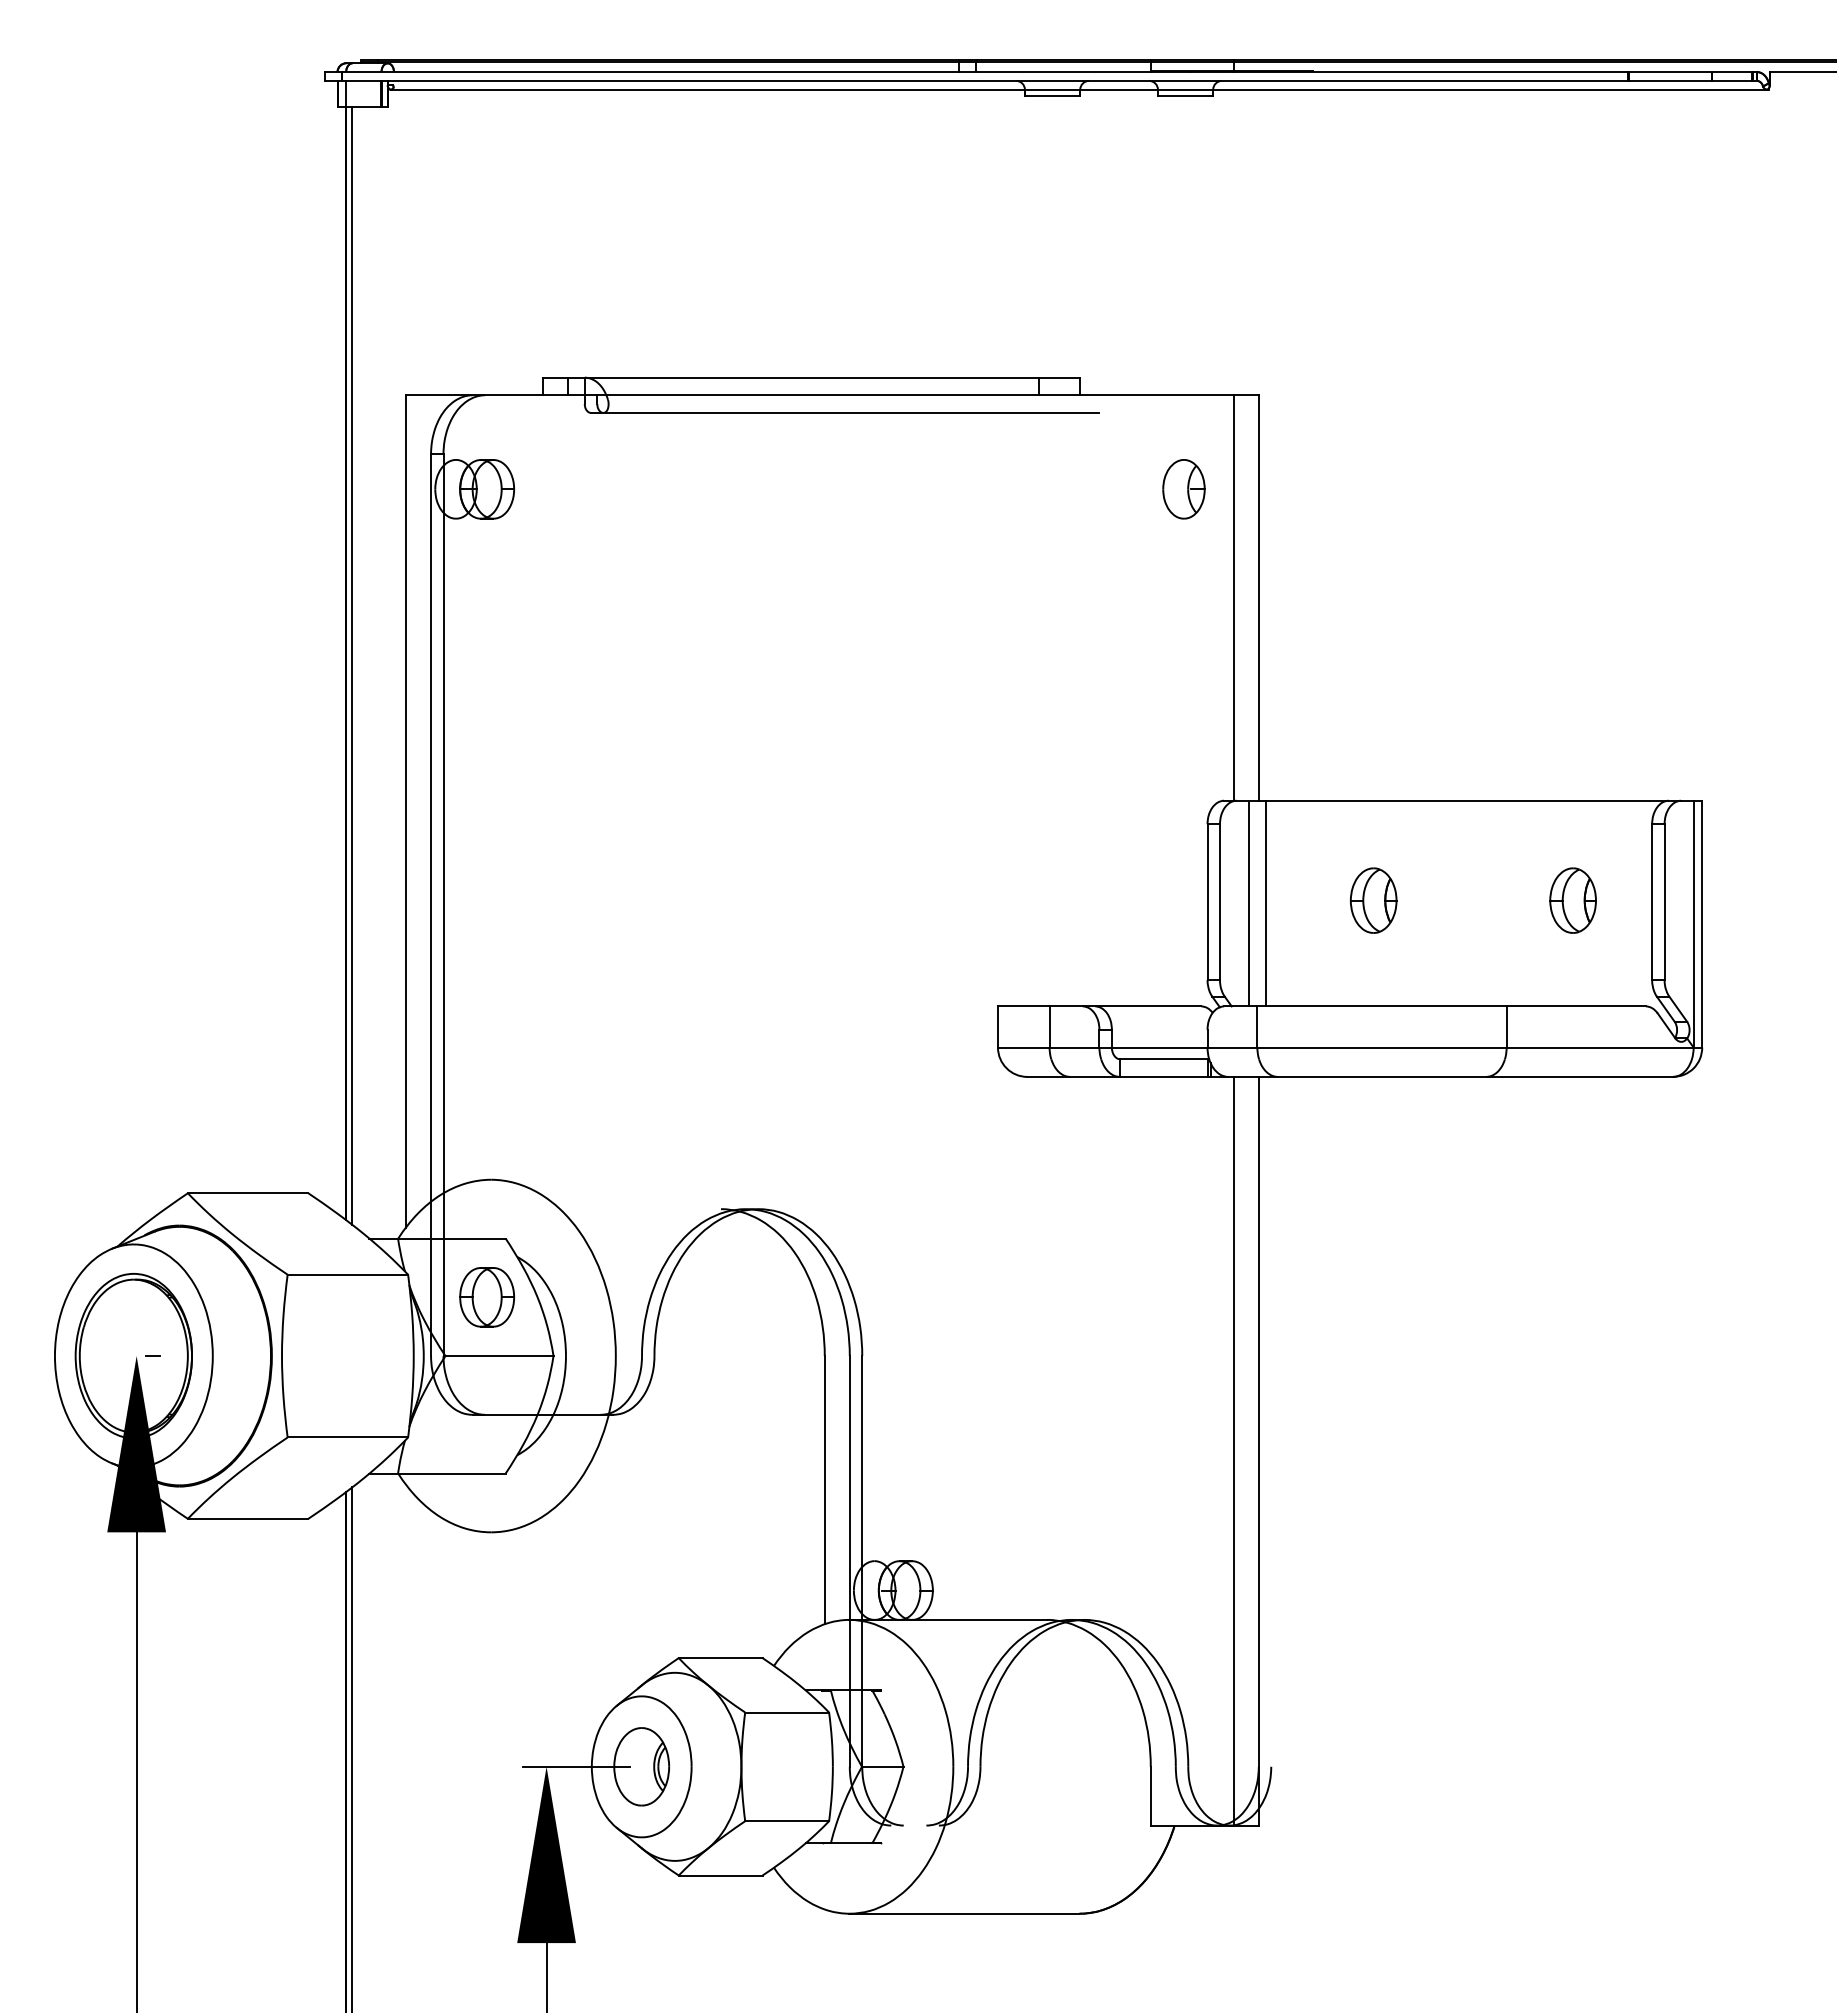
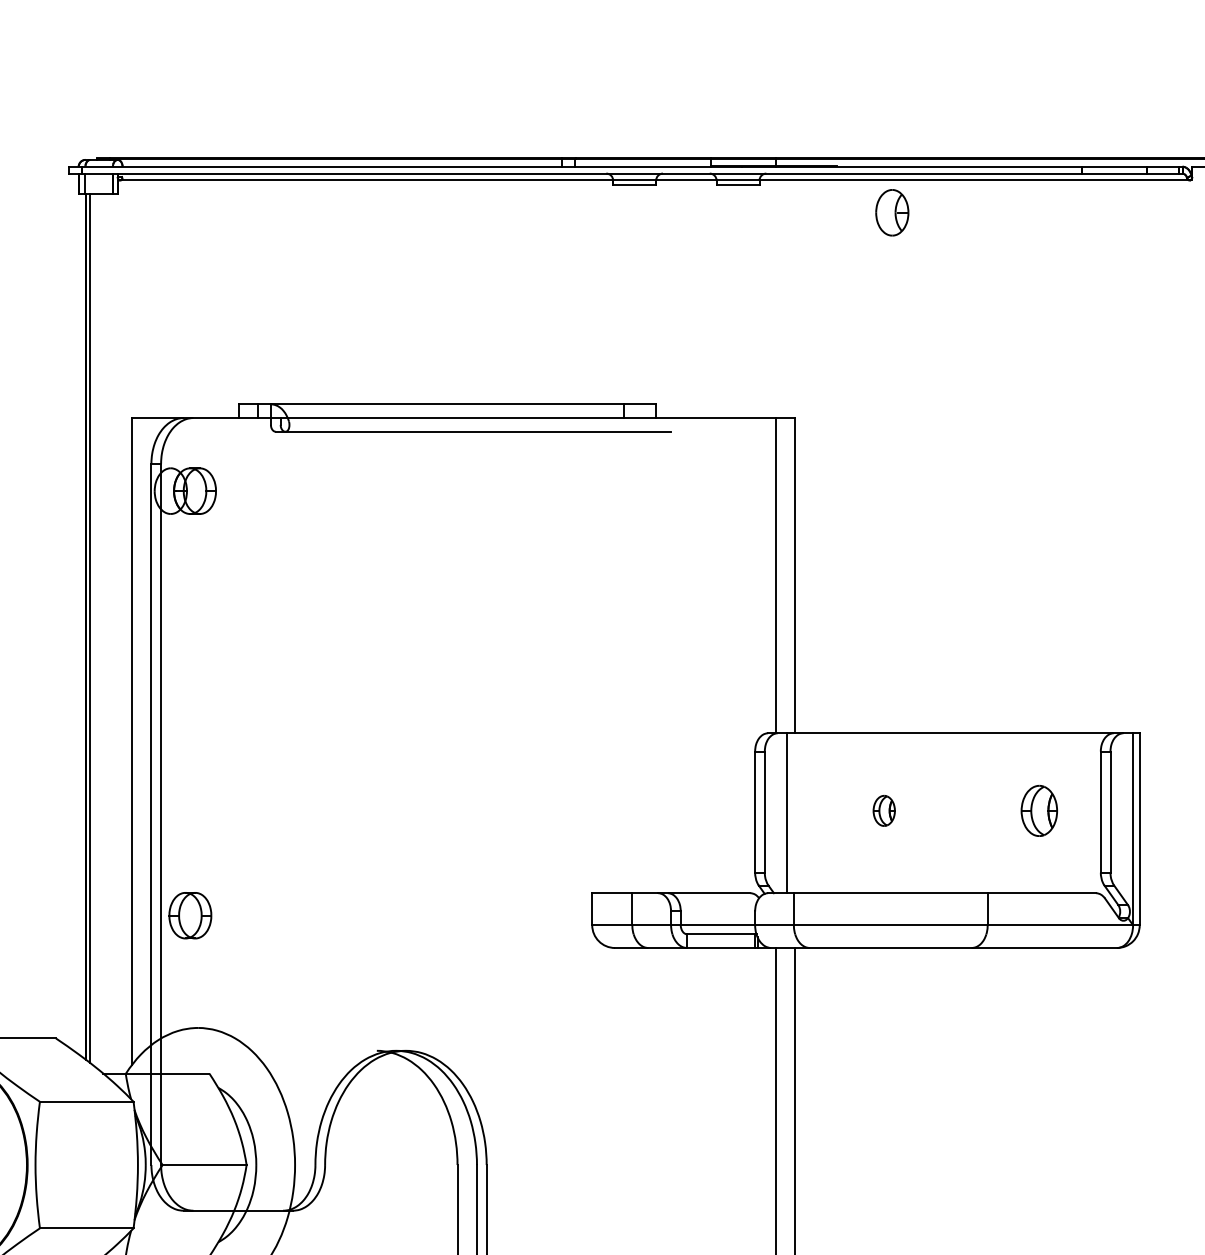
part: (1183, 489) -> (891, 212), moved
part: (1373, 900) -> (884, 810), size x0.6
line: (1265, 903) -> (800, 813), removed
part: (486, 1297) -> (189, 915), moved

